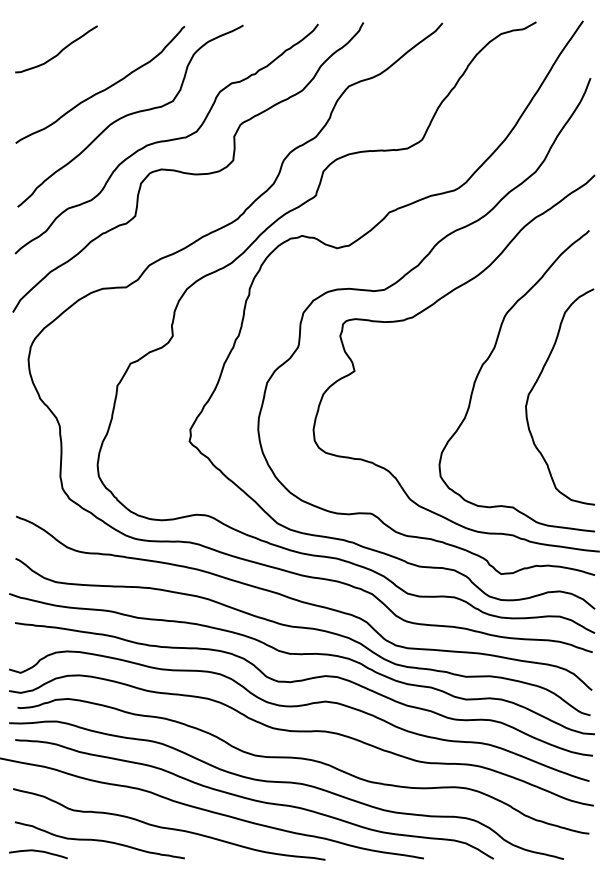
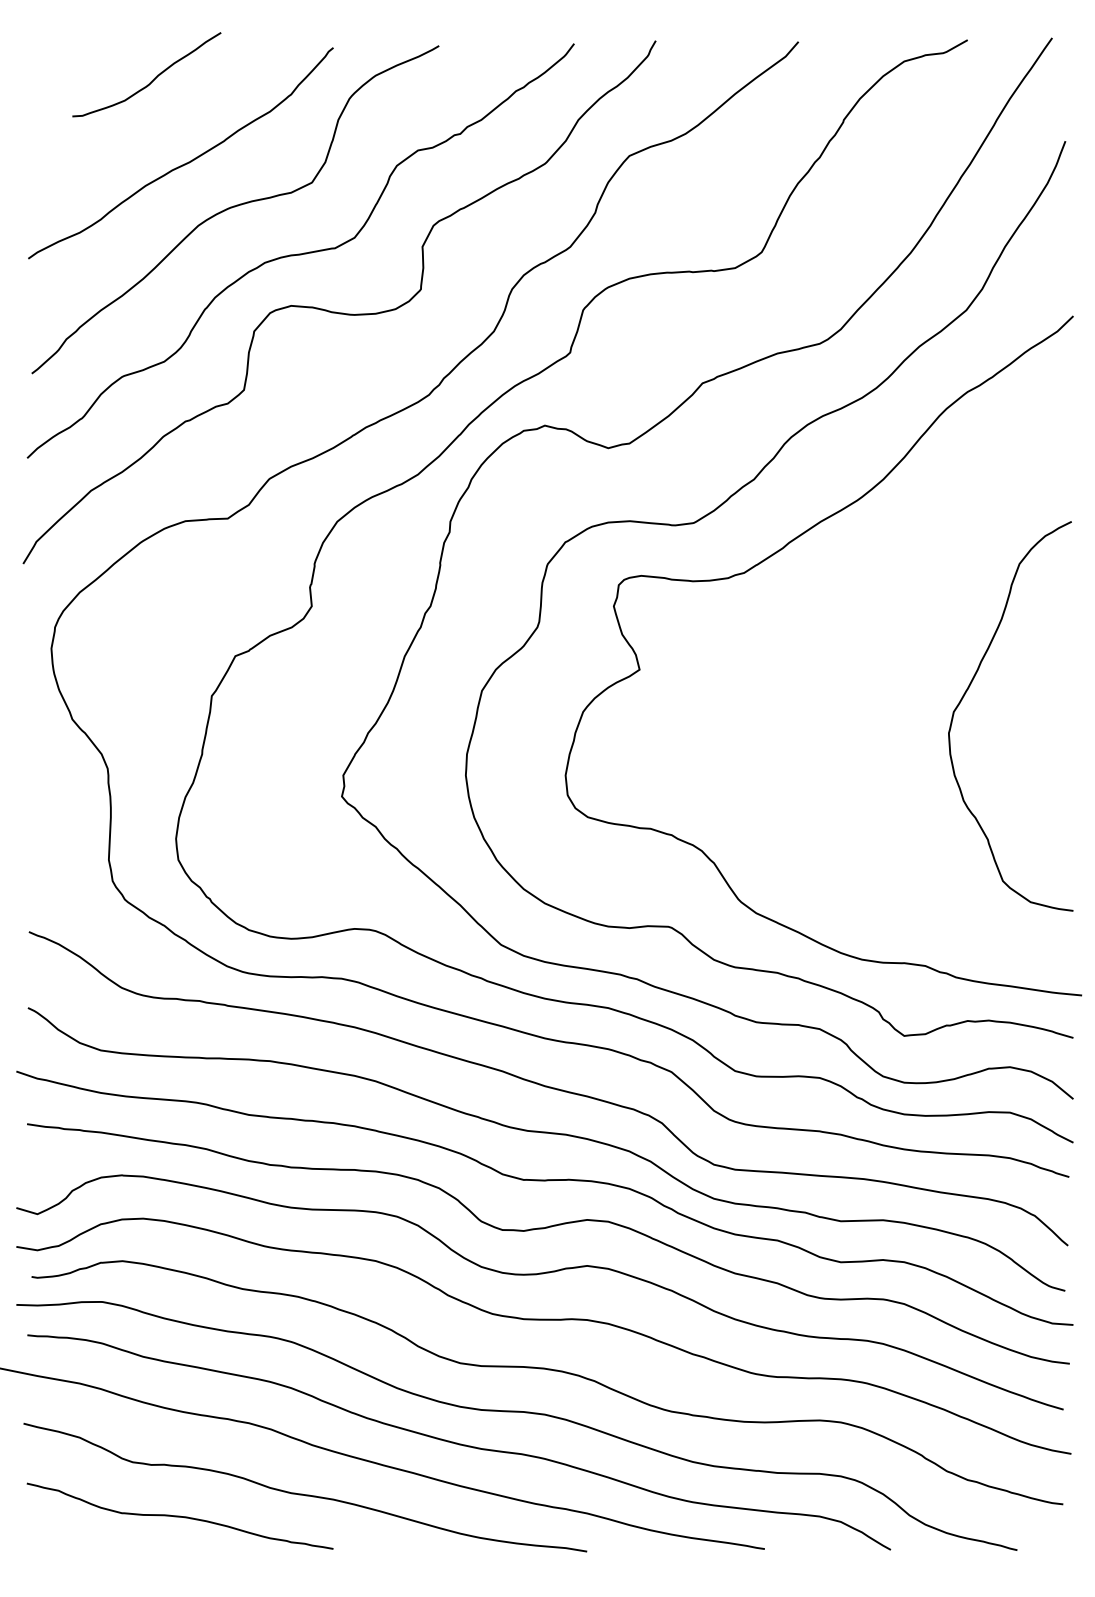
curve: (59, 51) -> (152, 78), moved
curve: (489, 358) -> (883, 646), removed
curve: (38, 852) -> (69, 1538), removed

